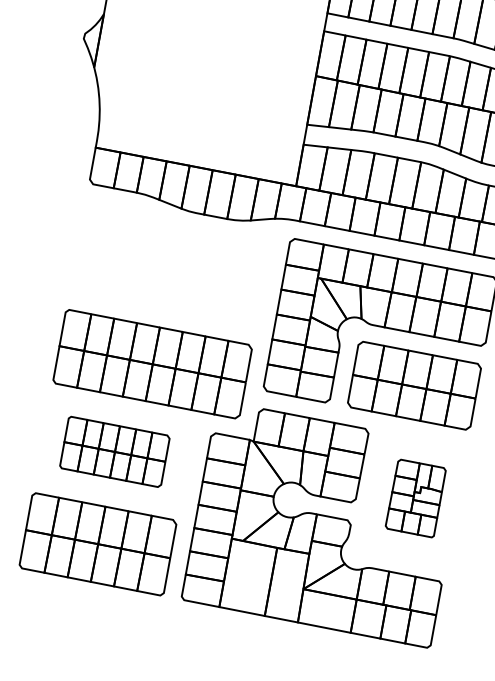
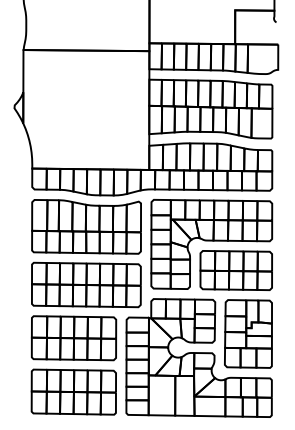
part: (170, 263) -> (86, 226), added
part: (114, 452) -> (73, 338), size x1.43
part: (415, 497) -> (248, 333), size x1.67

